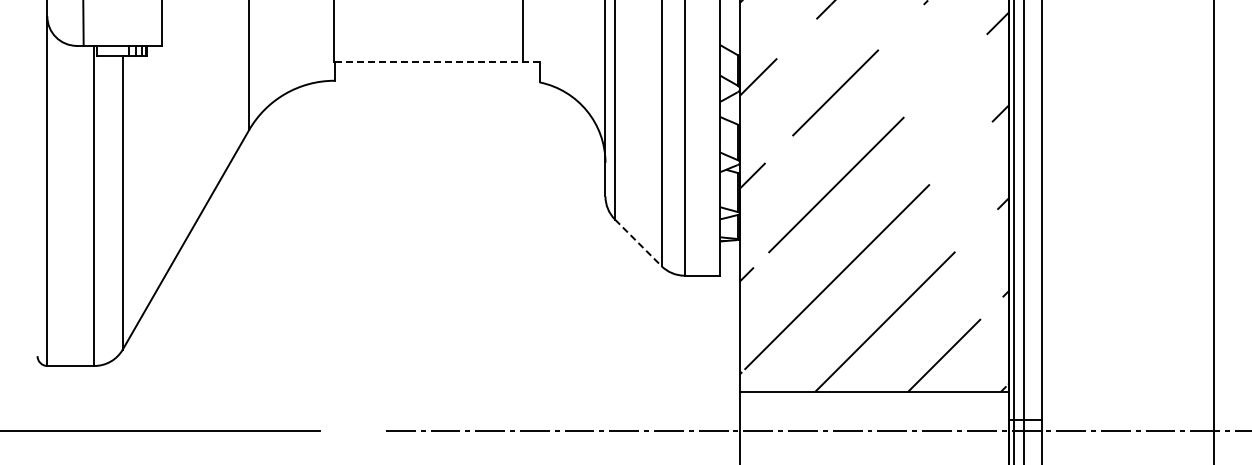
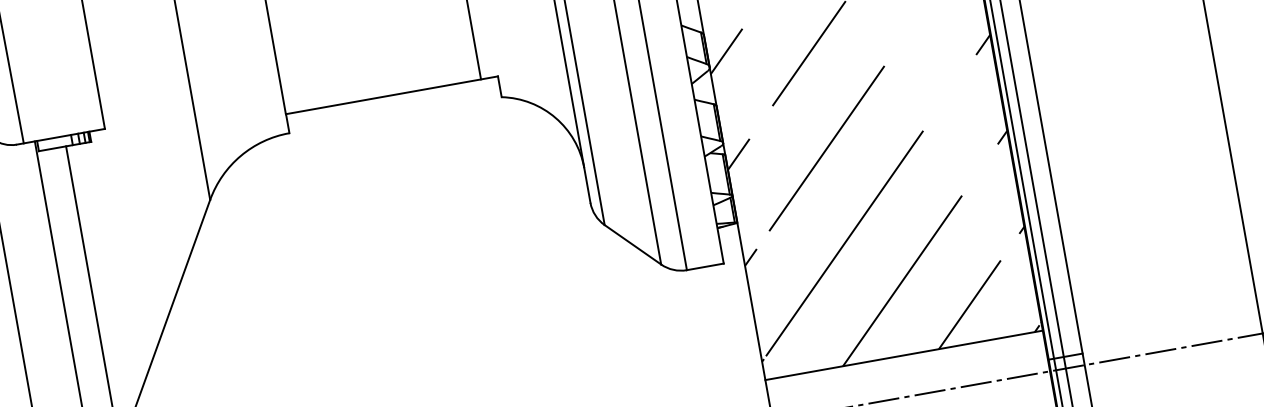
line: (437, 62) -> (392, 95), dashed -> solid
line: (638, 242) -> (633, 244), dashed -> solid

